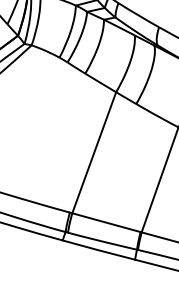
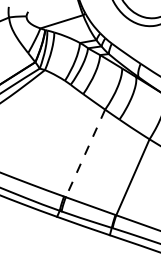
line: (94, 152) -> (85, 153), solid -> dashed

